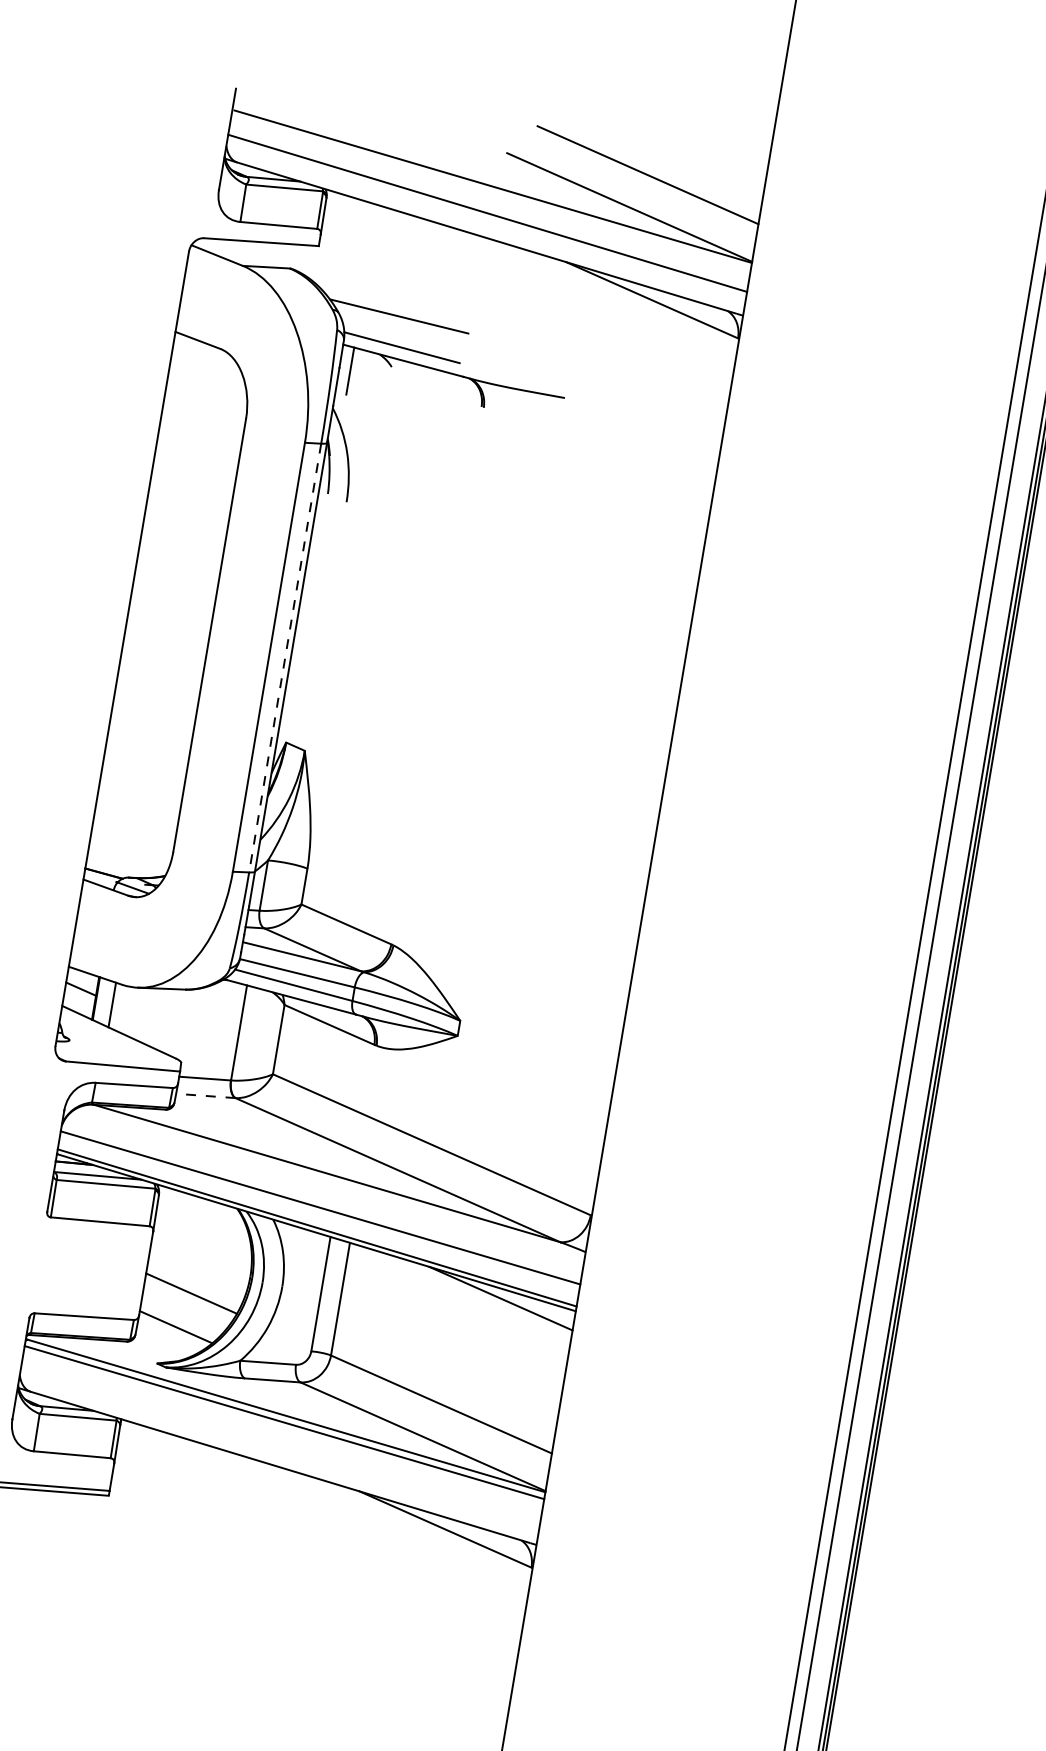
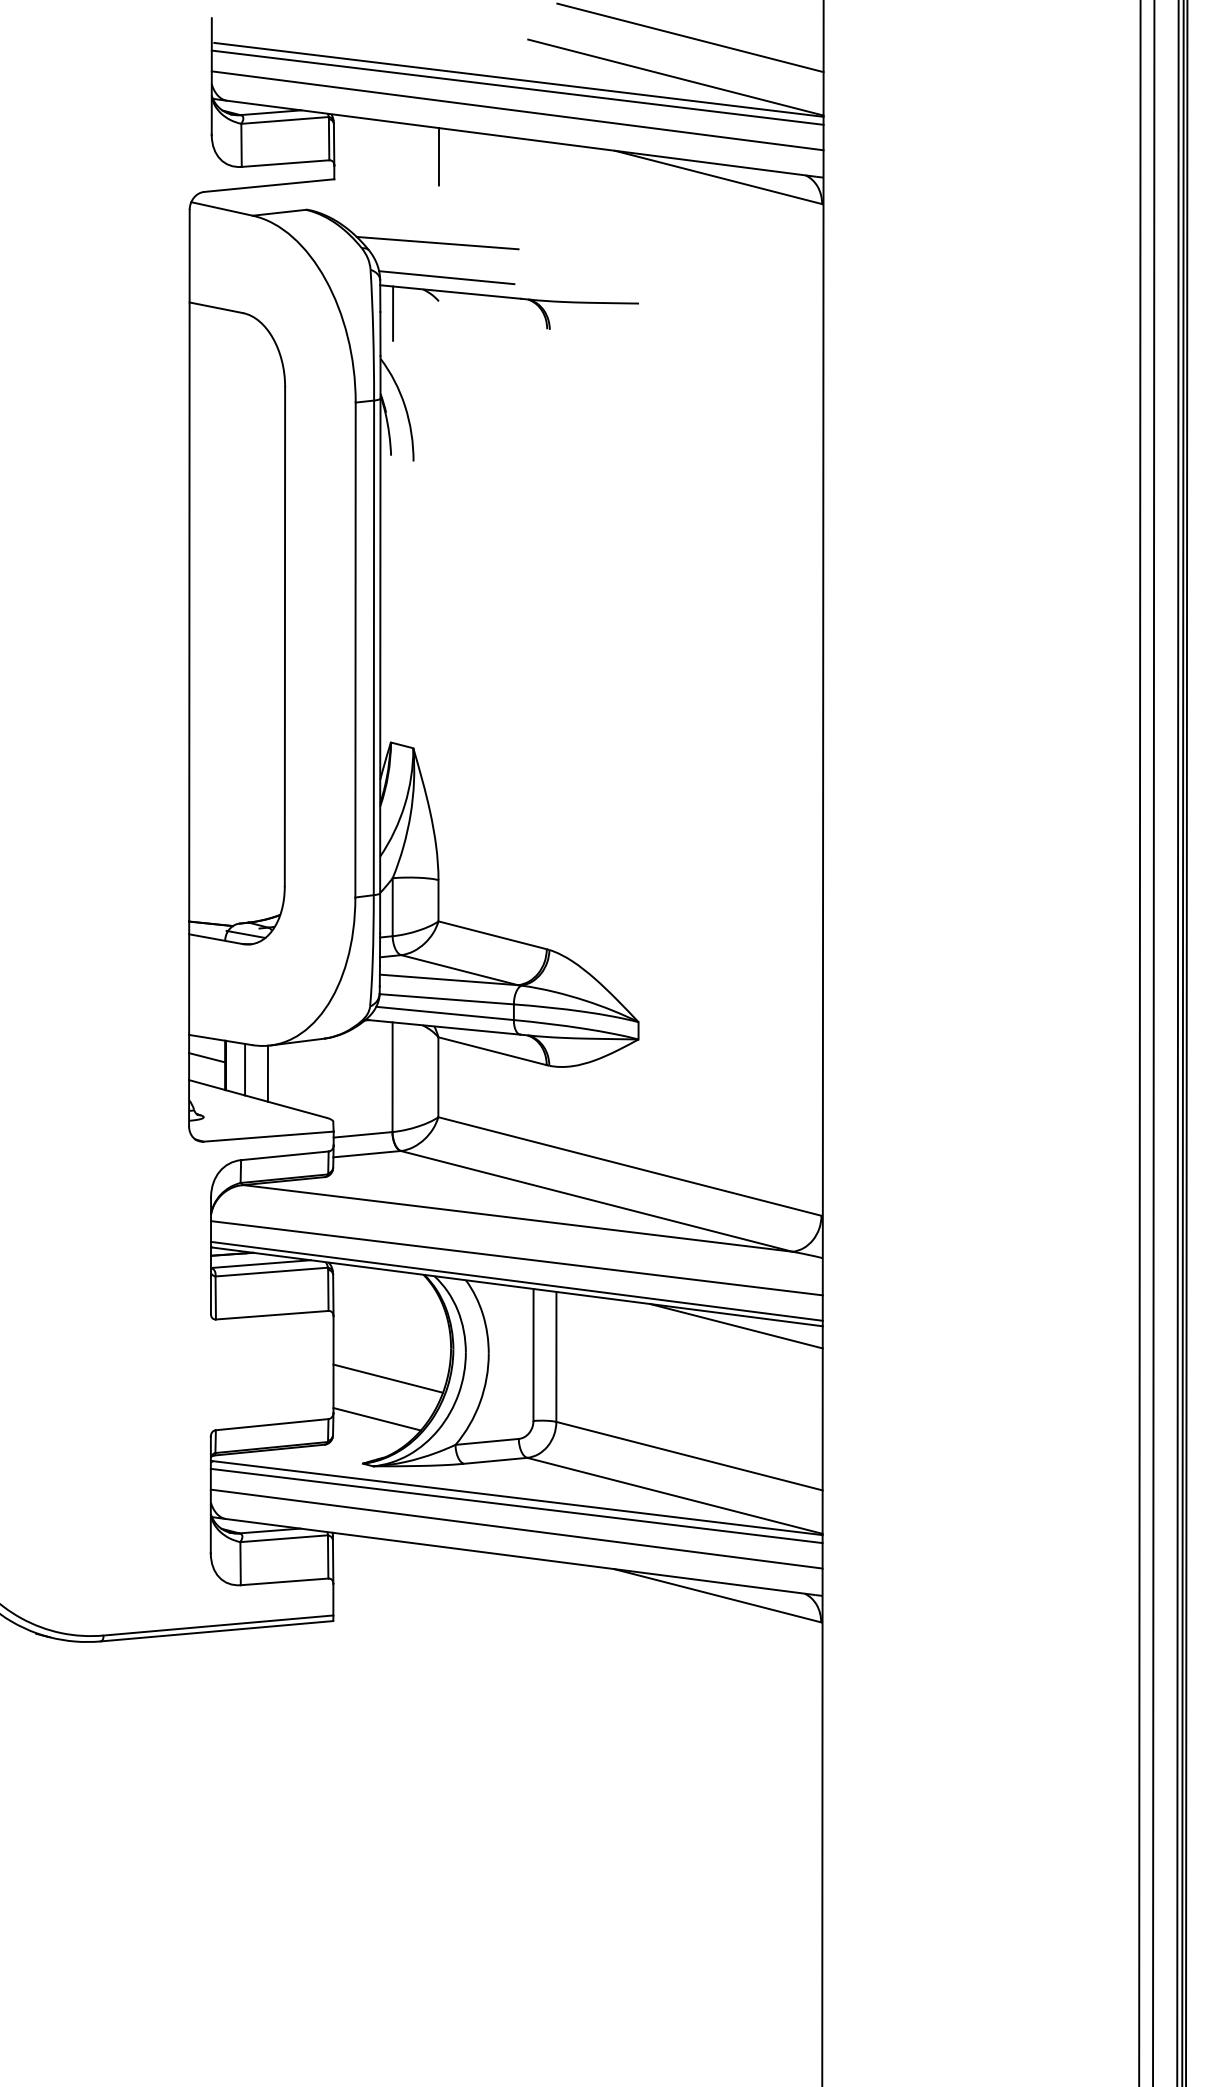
line: (490, 193) -> (517, 87), added
line: (412, 241) -> (438, 156), added
line: (284, 658) -> (373, 648), dashed -> solid
line: (131, 1011) -> (267, 1073), added
line: (206, 1096) -> (367, 1154), dashed -> solid
line: (281, 1442) -> (516, 1528), added

